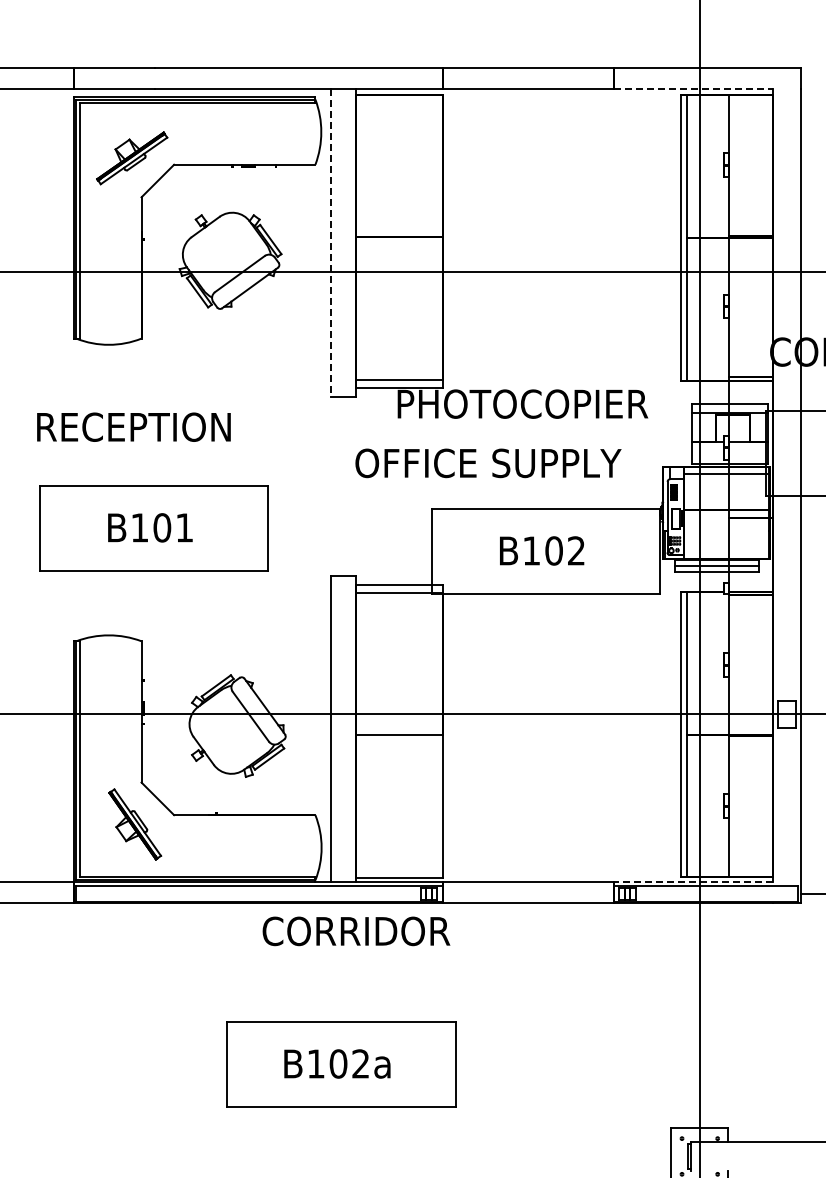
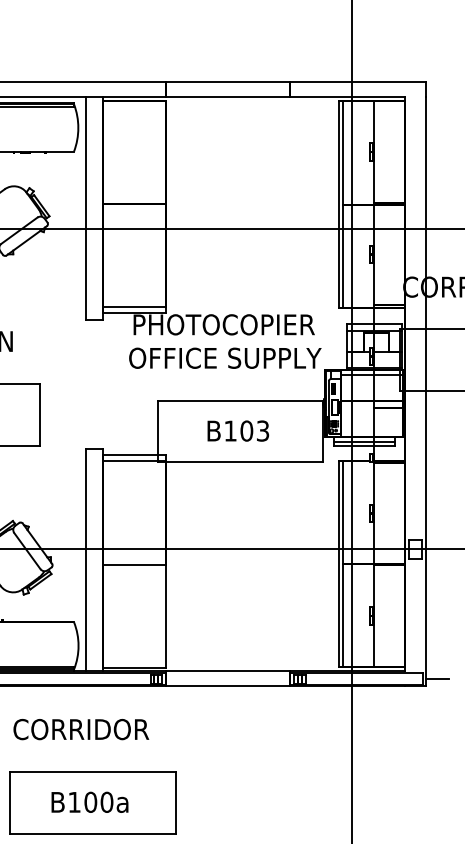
line: (693, 89) -> (347, 97), dashed -> solid
line: (331, 243) -> (85, 208), dashed -> solid
text: (488, 463) -> (225, 358), moved
text: (576, 550) -> (263, 430), B102 -> B103
line: (692, 881) -> (346, 670), dashed -> solid
text: (356, 931) -> (81, 729), moved
text: (360, 1063) -> (106, 802), B102a -> B100a

